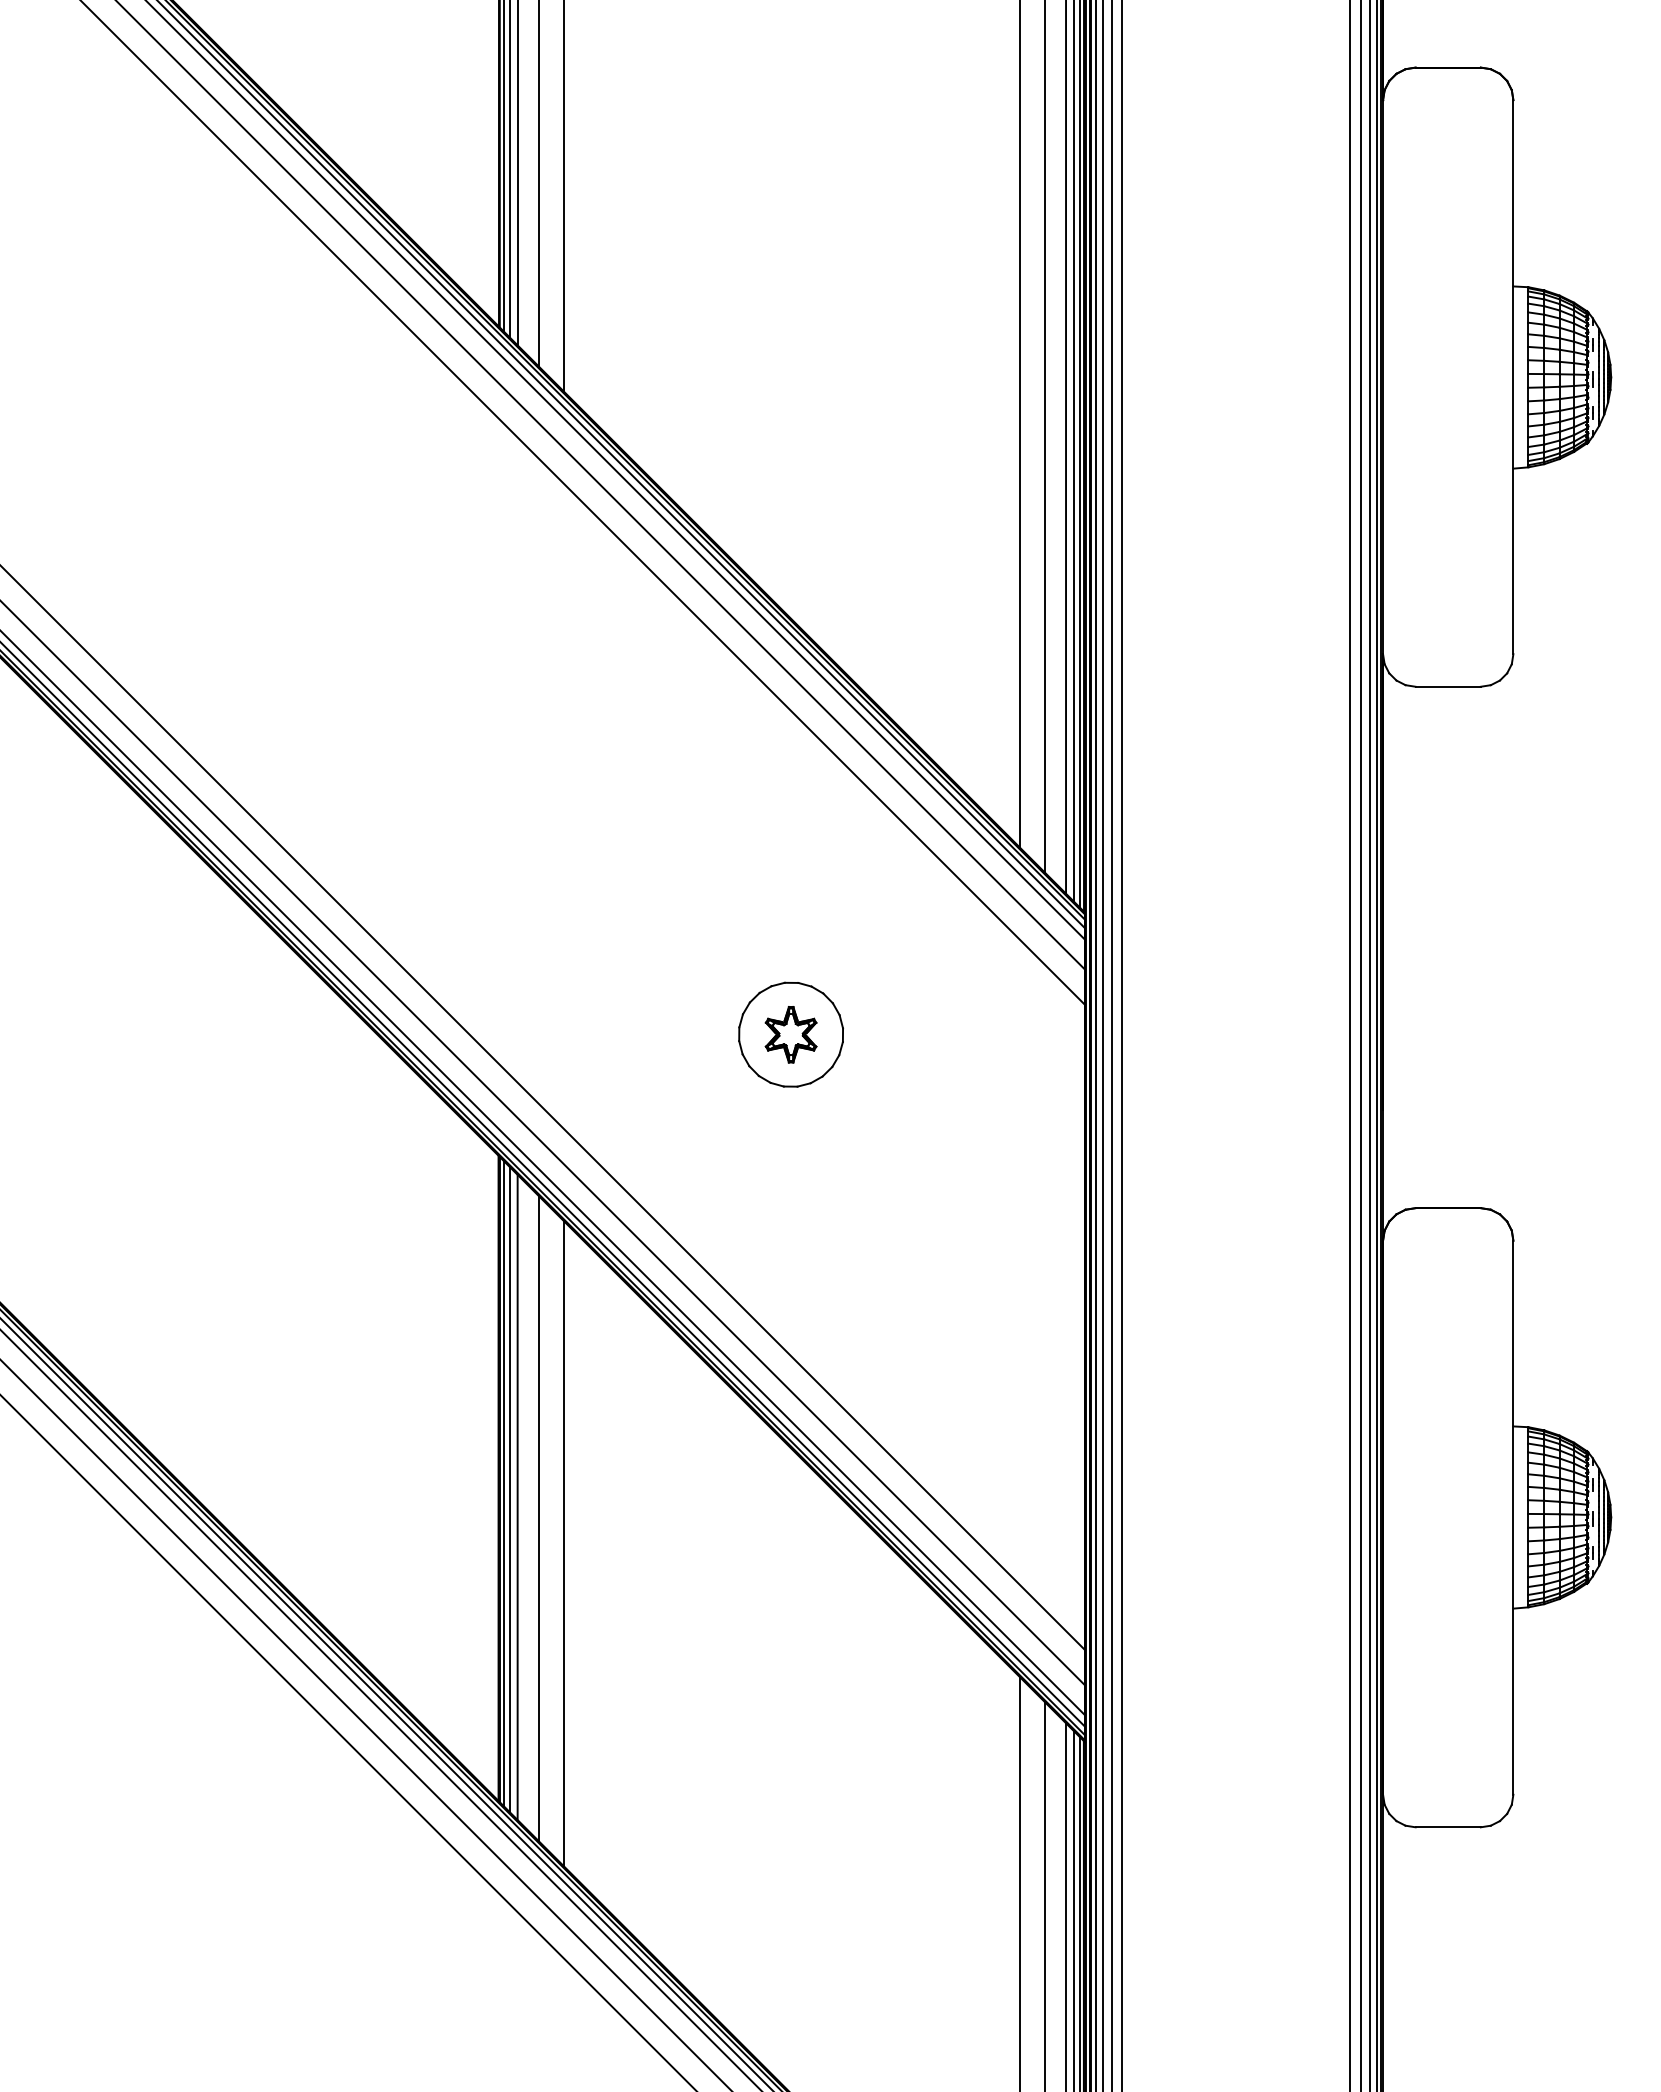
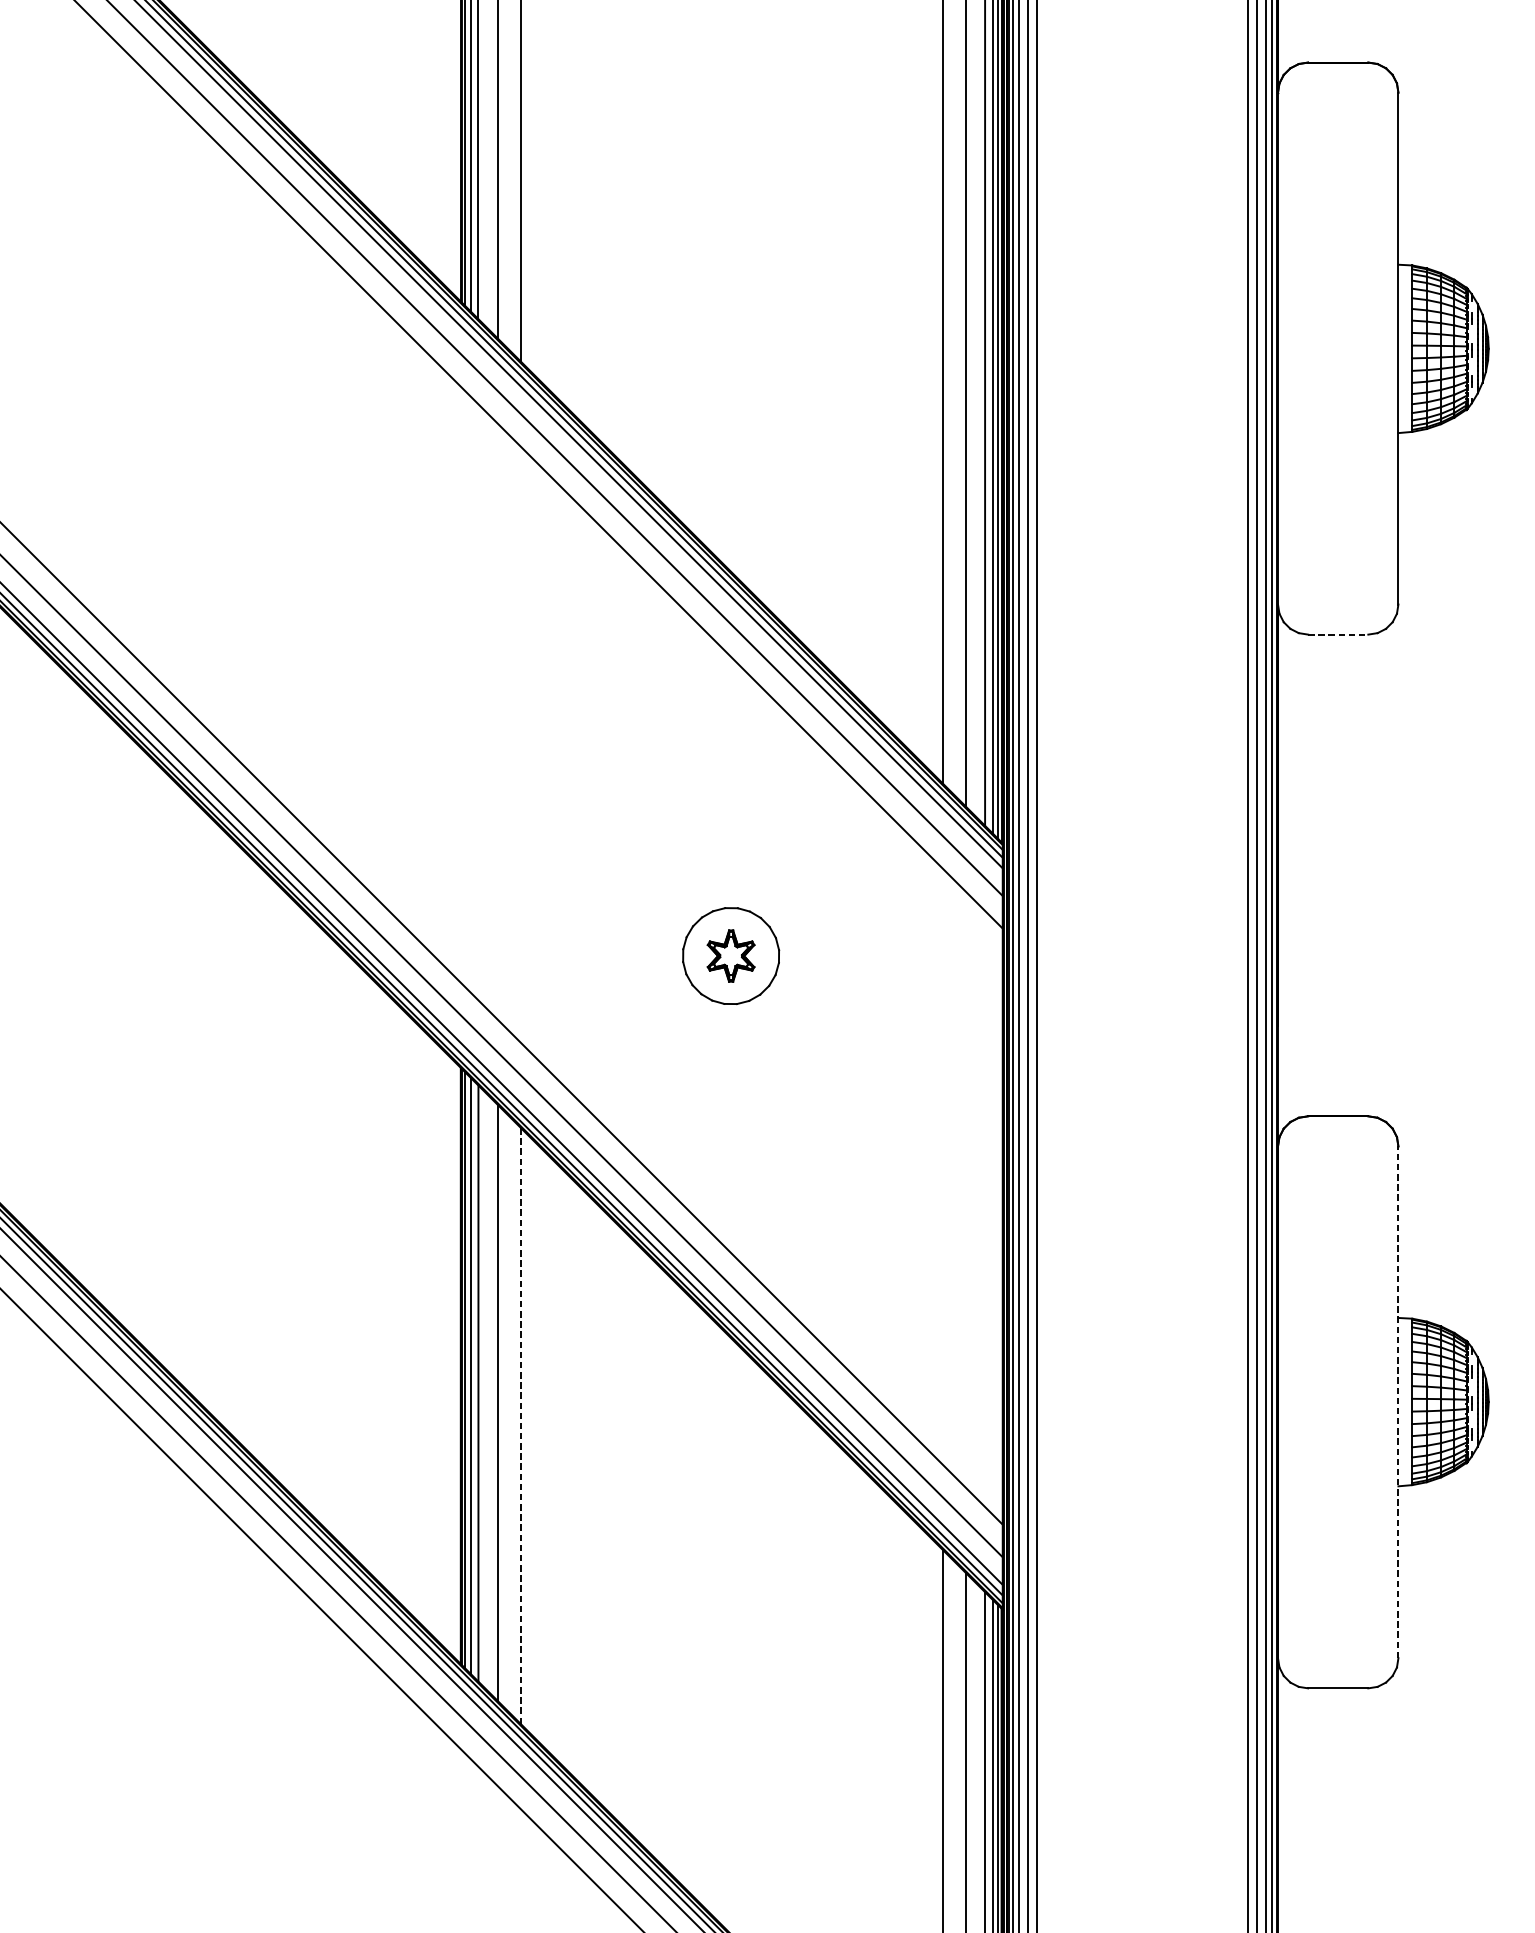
line: (1448, 686) -> (1338, 634), solid -> dashed
line: (1513, 1517) -> (1398, 1402), solid -> dashed
line: (563, 1543) -> (520, 1426), solid -> dashed

